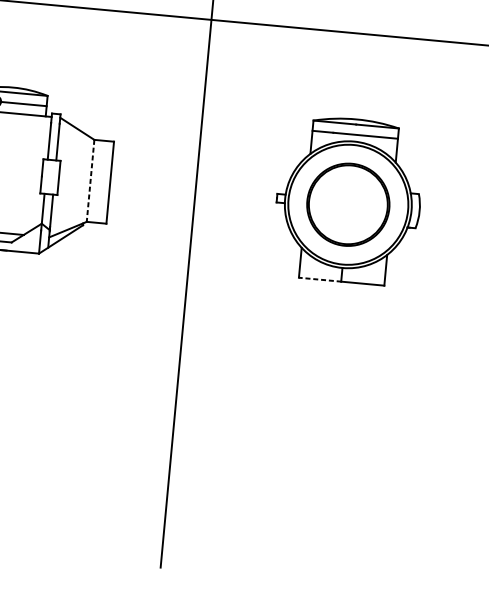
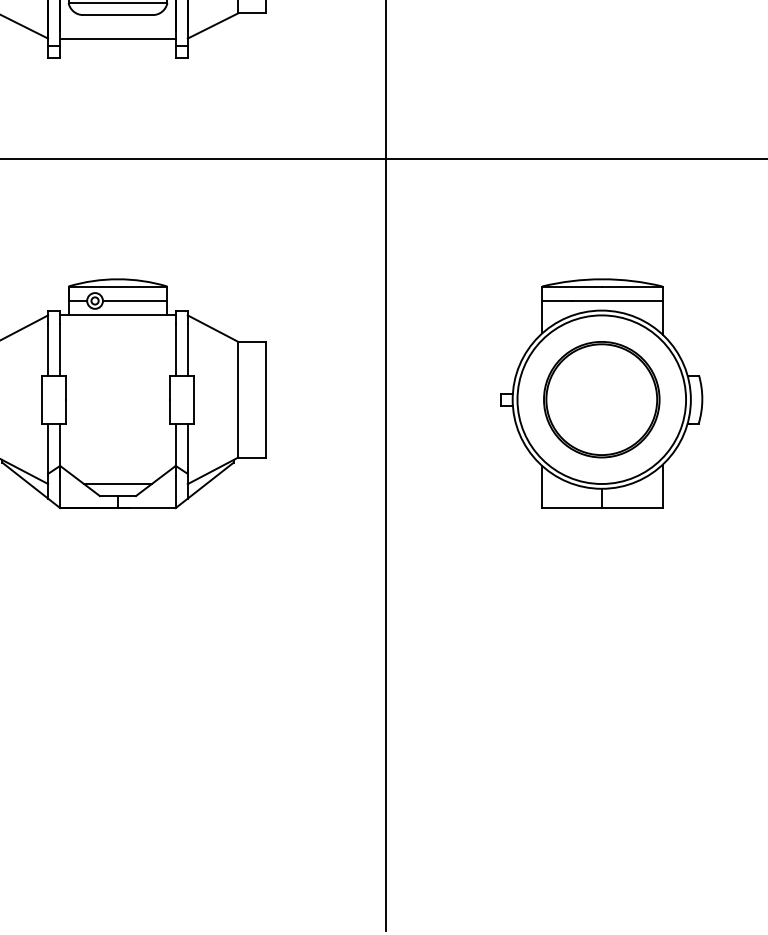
line: (90, 180) -> (238, 399), dashed -> solid
line: (319, 279) -> (571, 508), dashed -> solid

